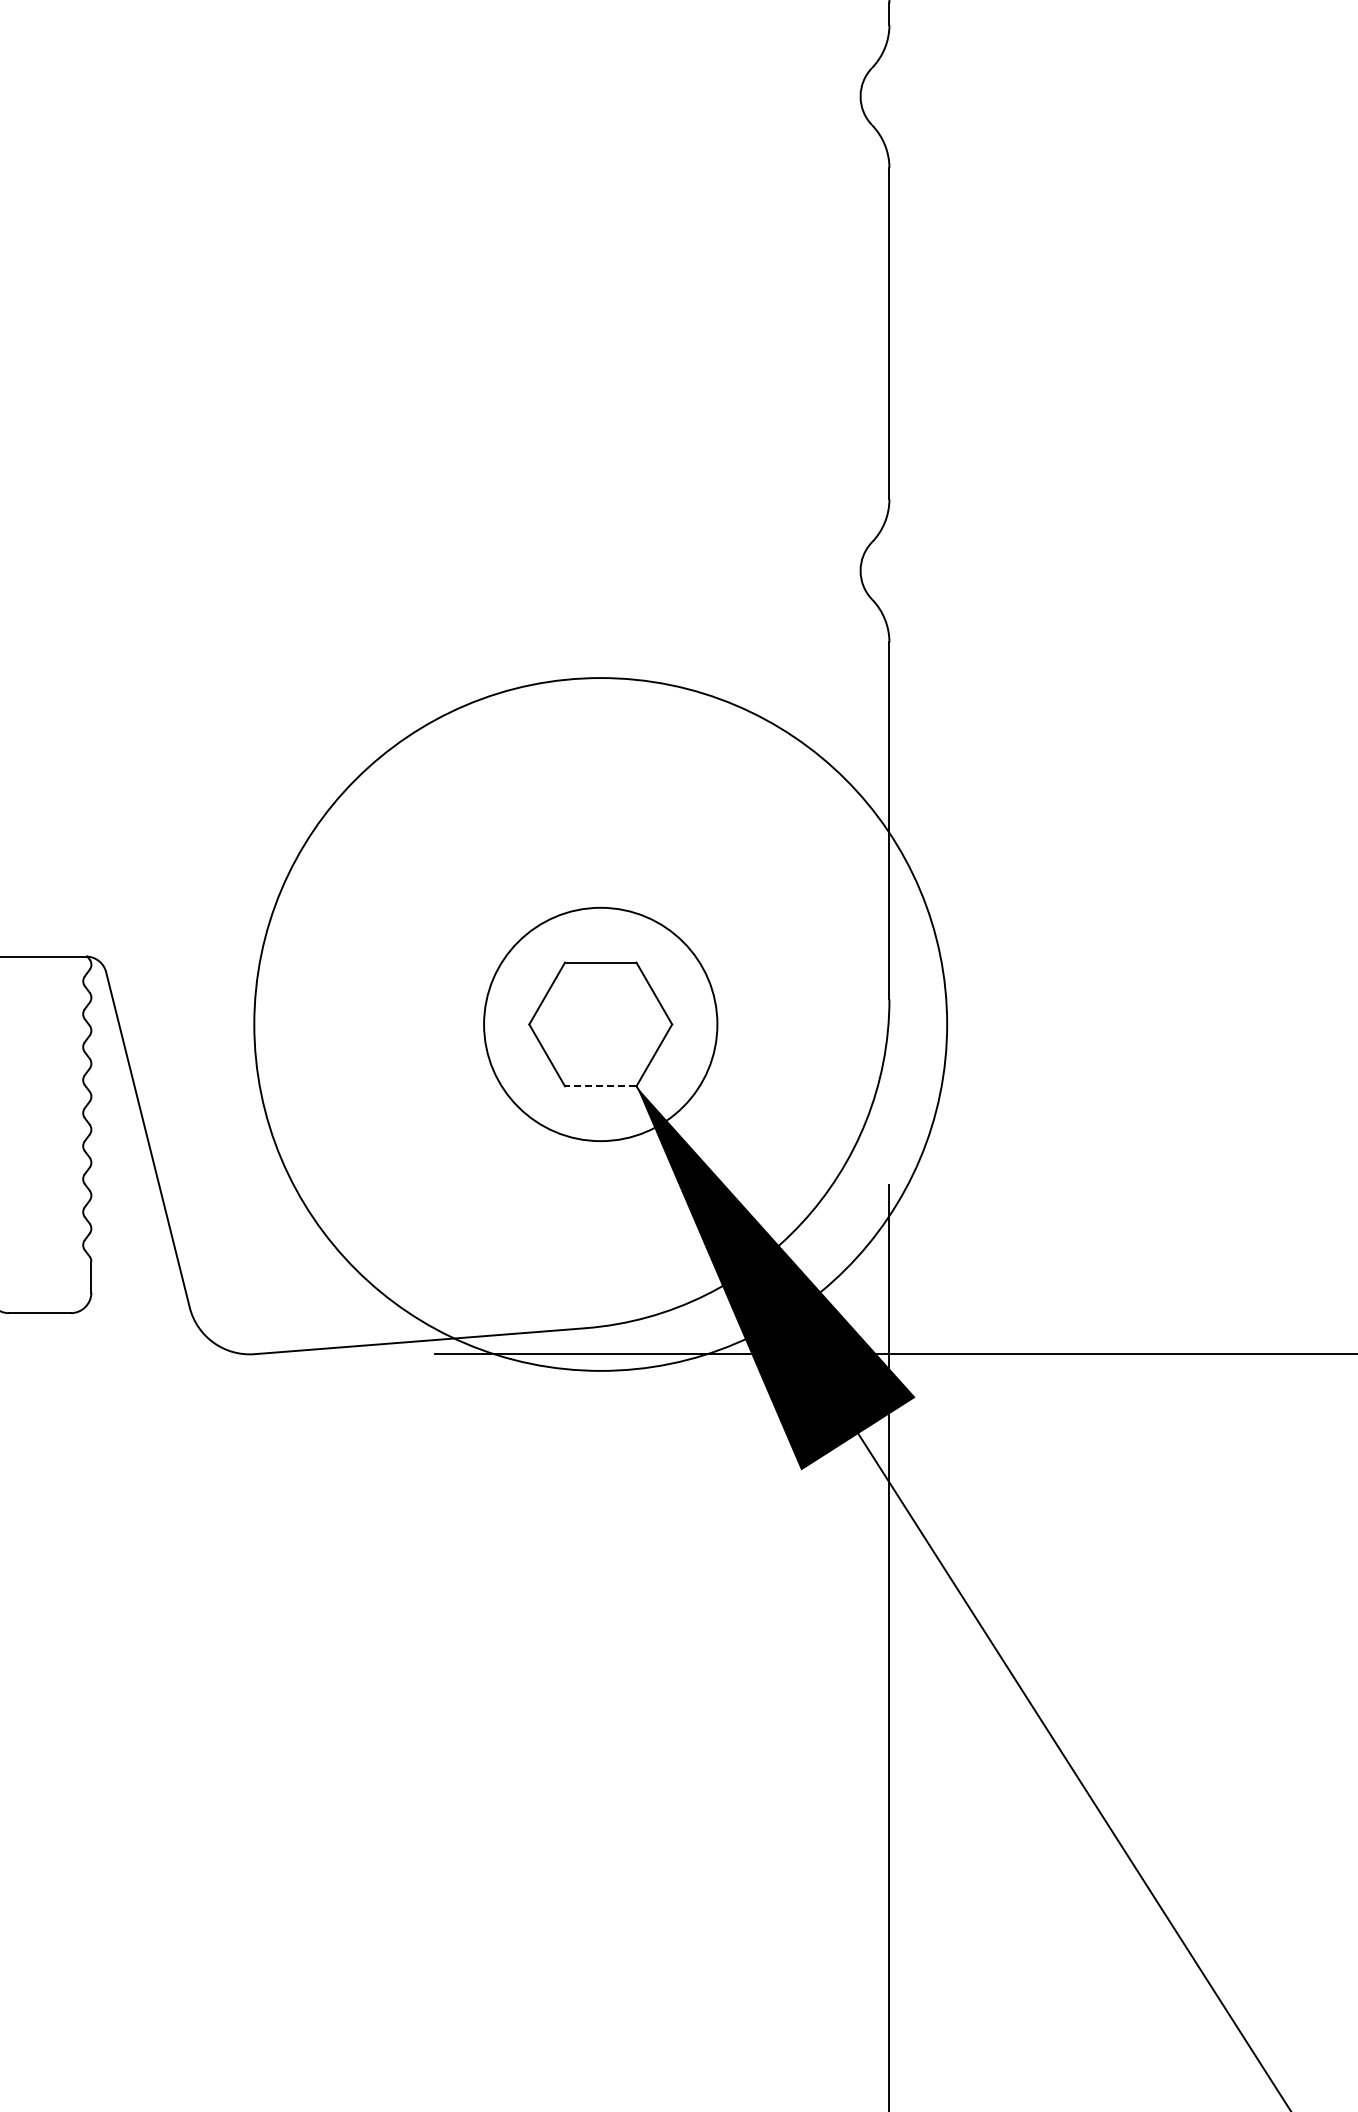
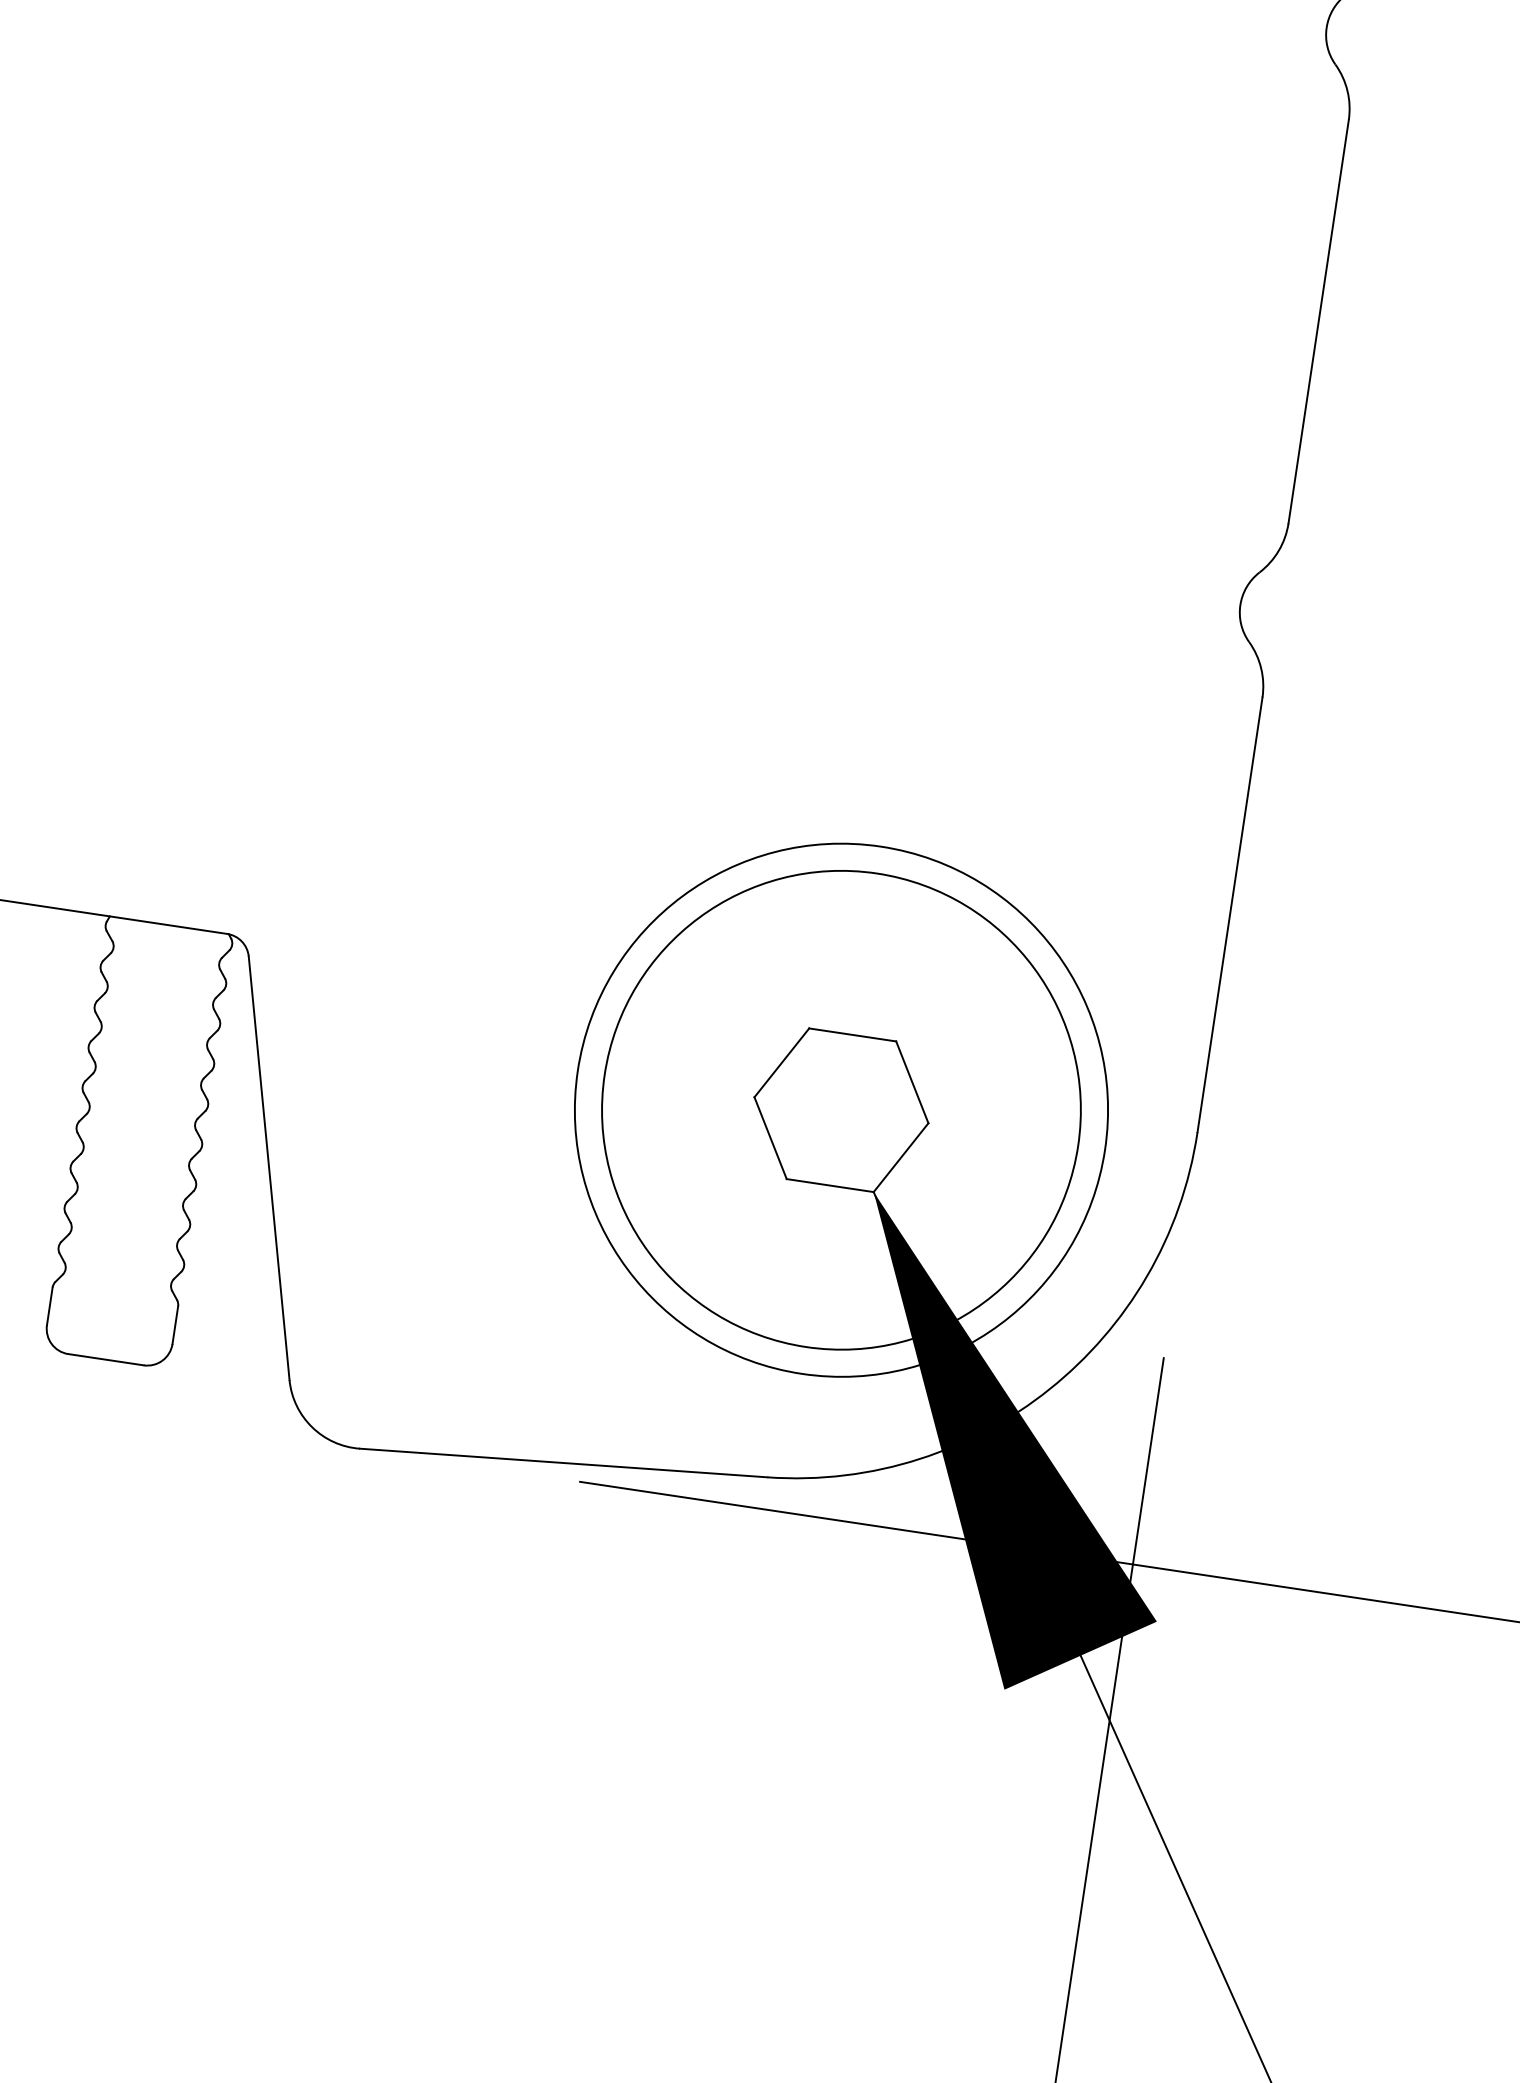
circle: (600, 1024) -> (841, 1110), size x0.62
circle: (600, 1024) -> (841, 1110), size x1.67
line: (600, 1086) -> (829, 1185), dashed -> solid

